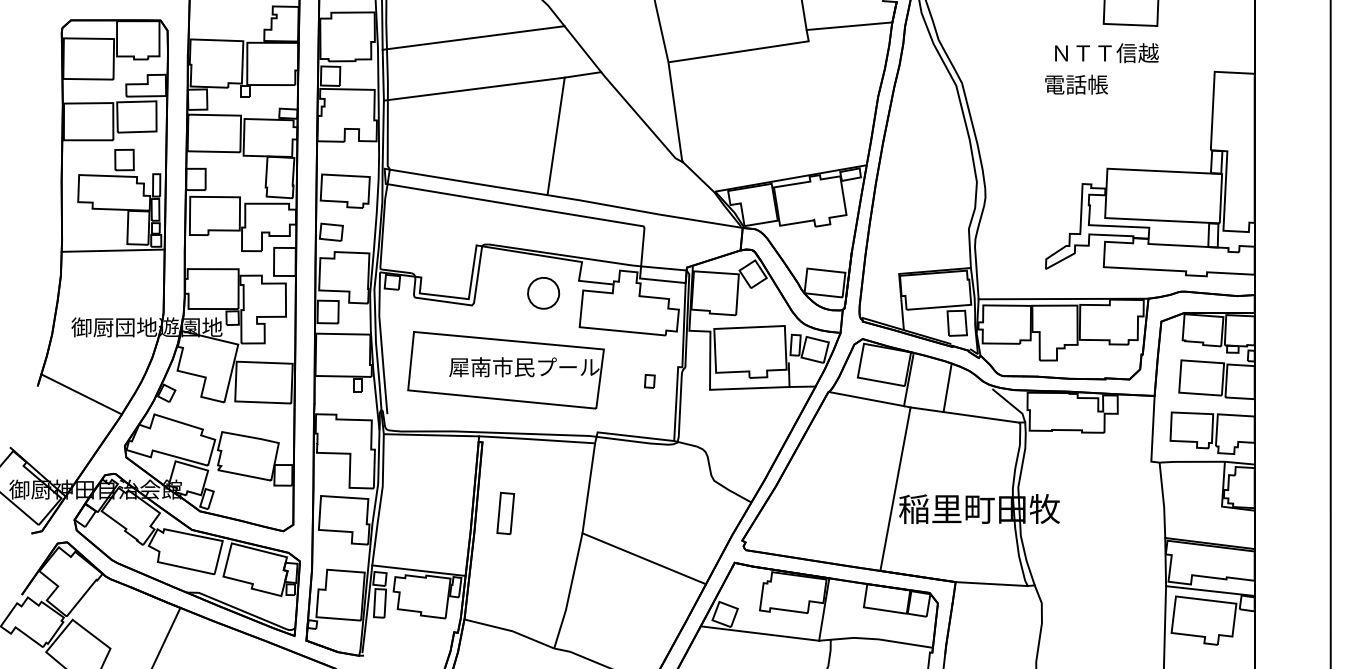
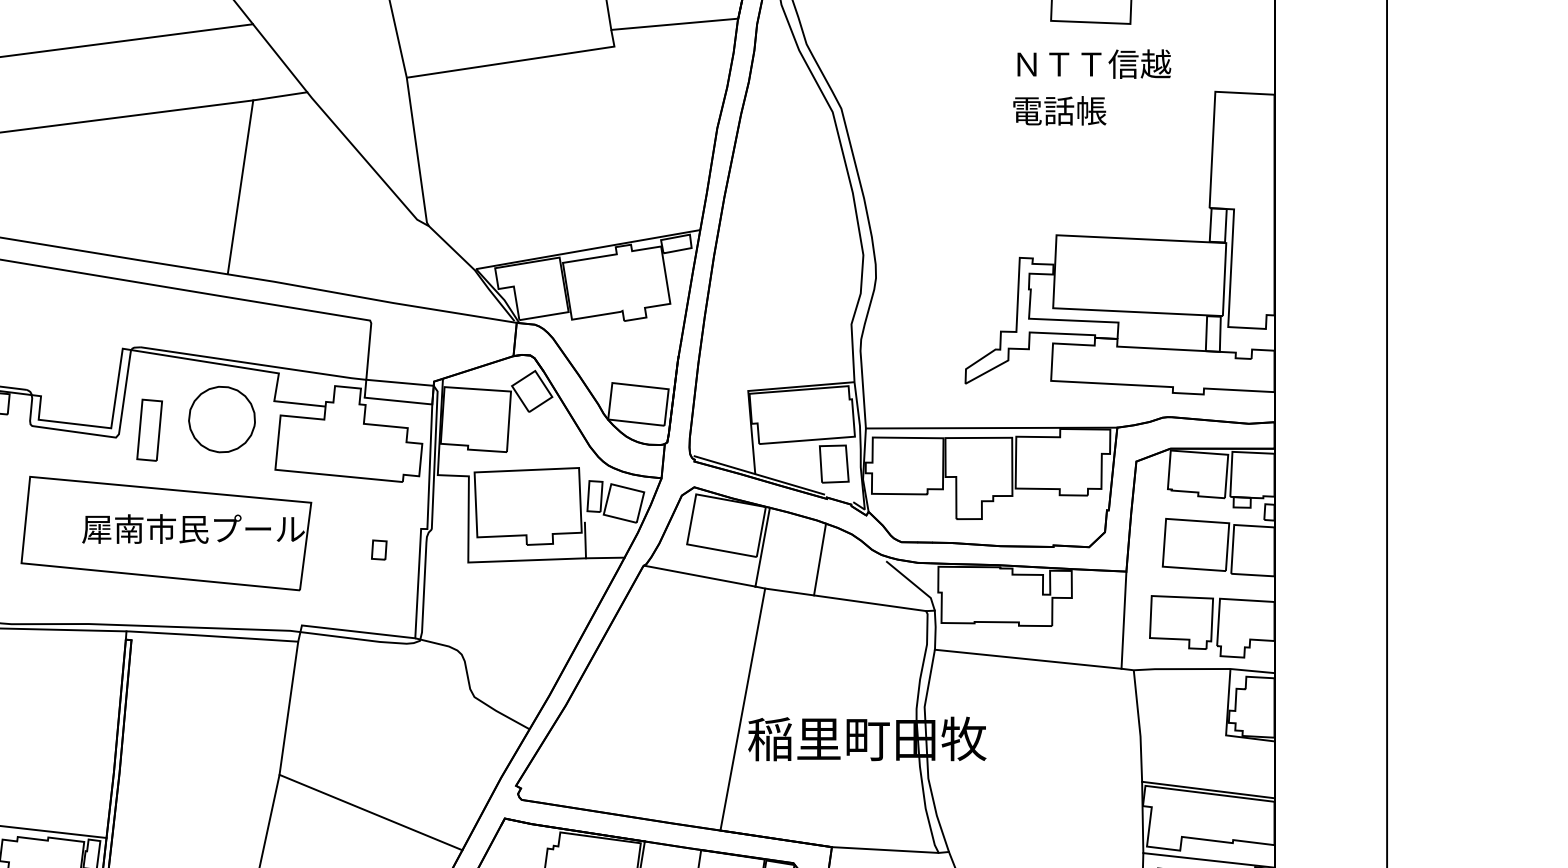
text: (1106, 53) -> (1093, 64), moved
text: (1076, 84) -> (1059, 110), moved
part: (543, 293) -> (221, 419), size x1.43
line: (1088, 454) -> (1028, 658), added
part: (505, 512) -> (149, 428), moved

